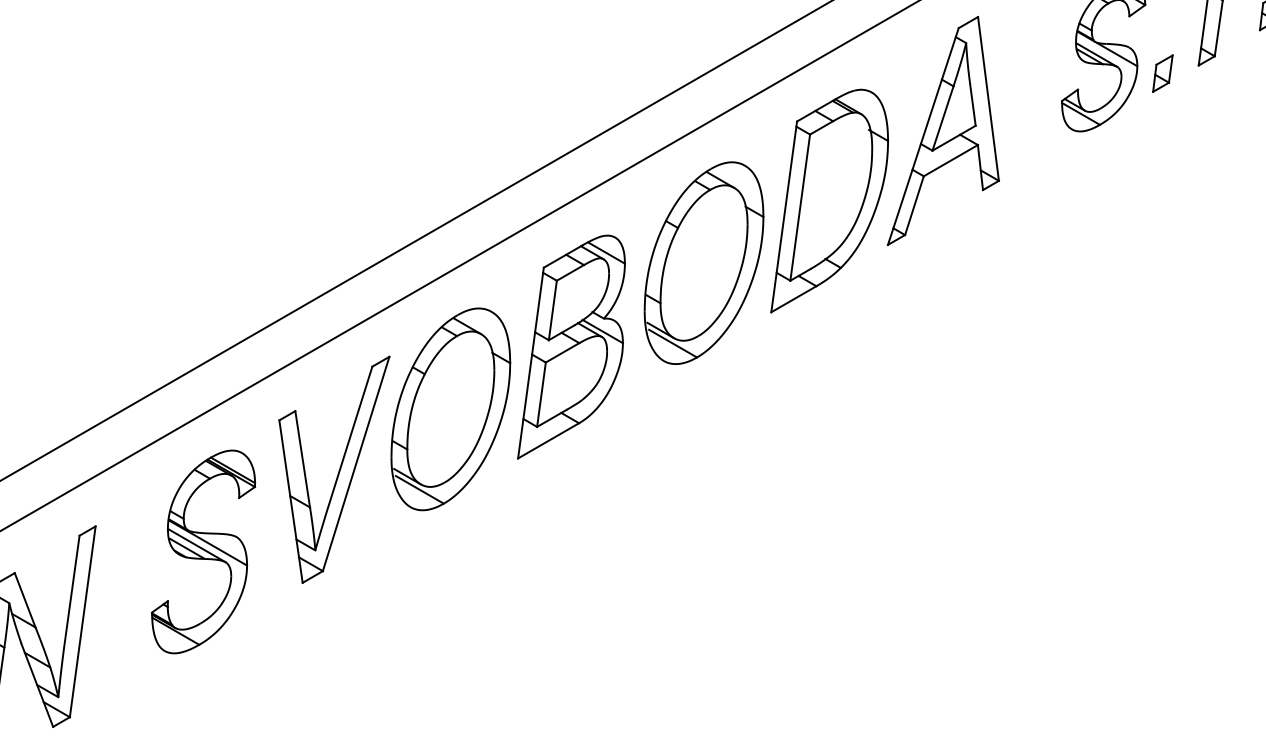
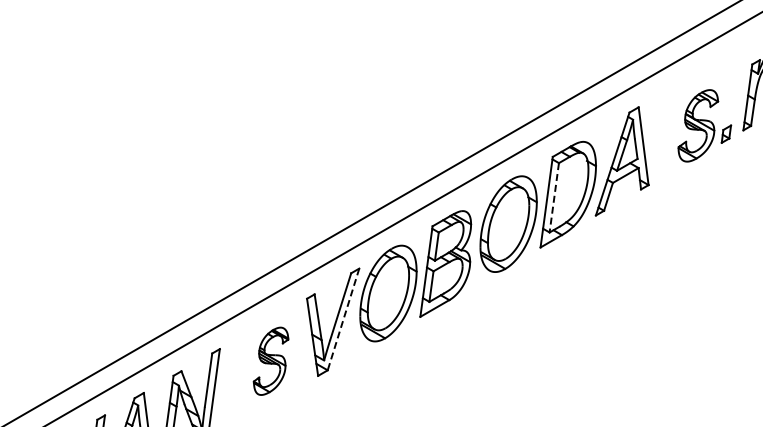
line: (800, 209) -> (554, 198), solid -> dashed
line: (356, 464) -> (343, 319), solid -> dashed
part: (202, 552) -> (270, 361), size x0.7

